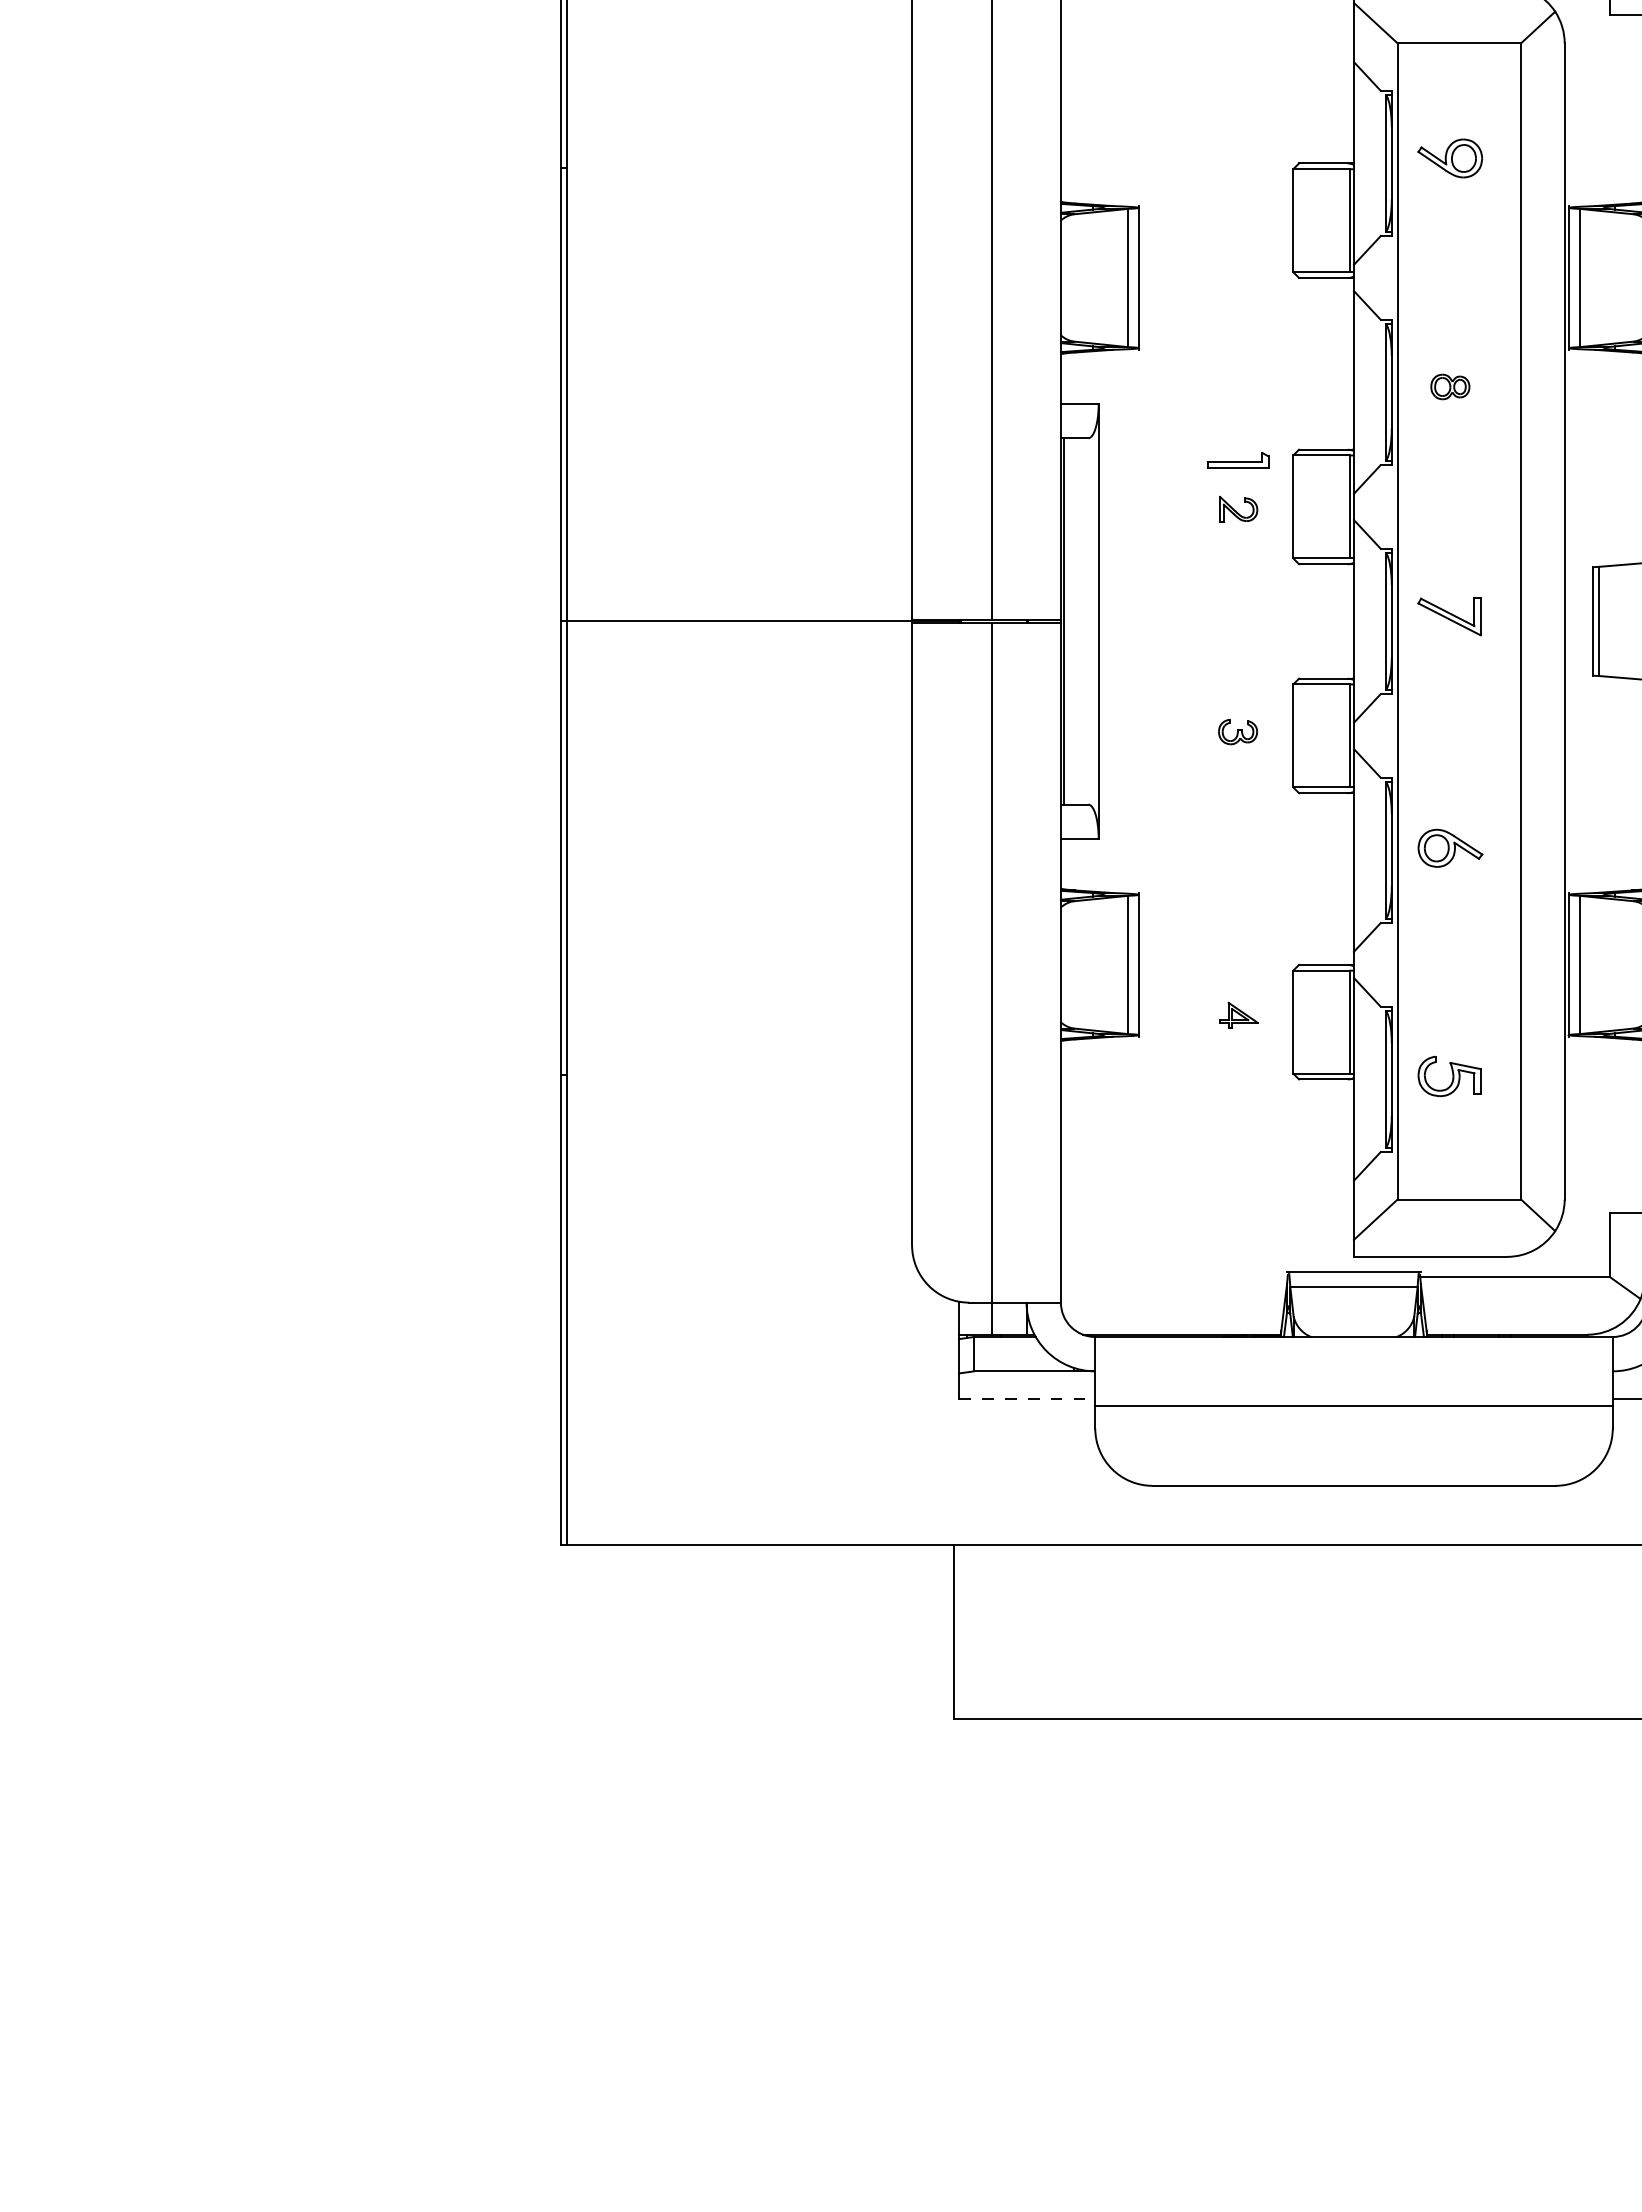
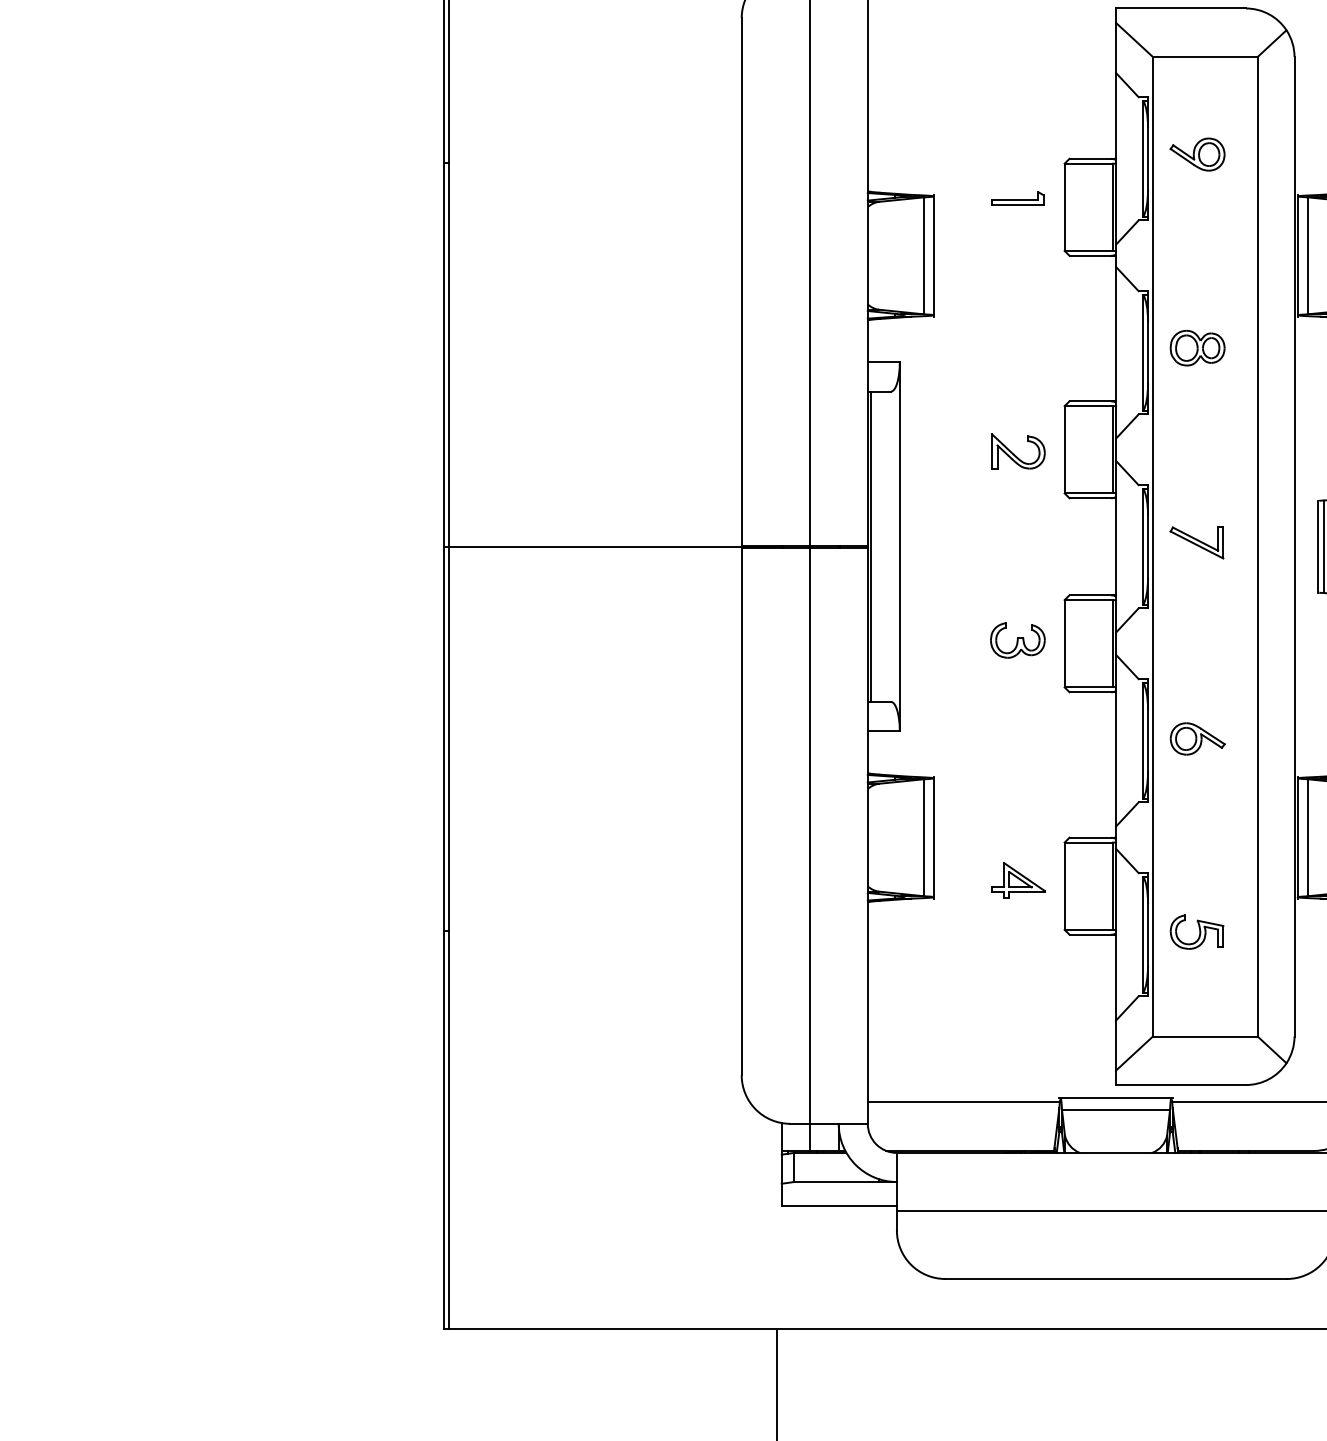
part: (1450, 386) -> (1197, 347), size x1.67
part: (1238, 459) -> (1018, 197), moved
part: (1238, 508) -> (1018, 451), size x1.67
part: (1237, 731) -> (1017, 640), size x1.67
part: (1238, 1014) -> (1018, 879), size x1.67
line: (1173, 1277) -> (963, 1102), added
line: (1027, 1399) -> (839, 1205), dashed -> solid

